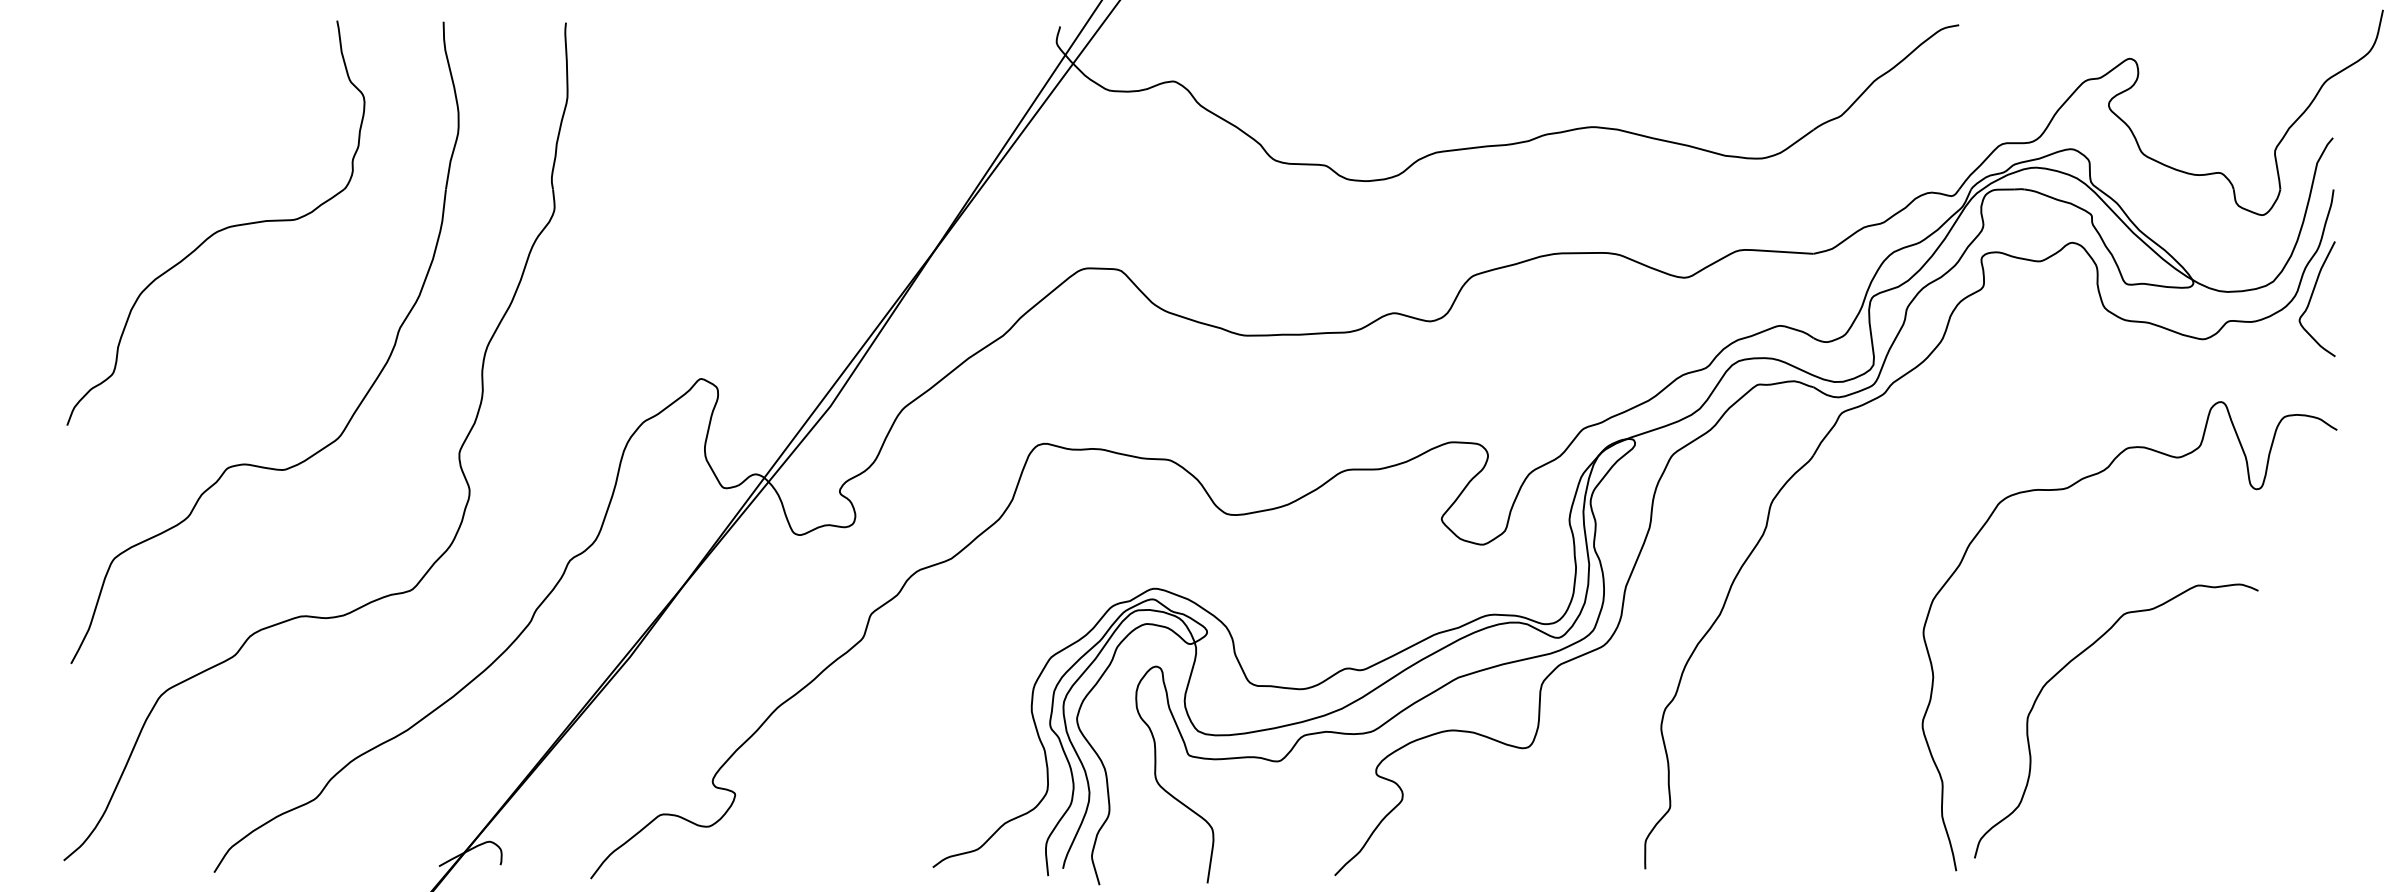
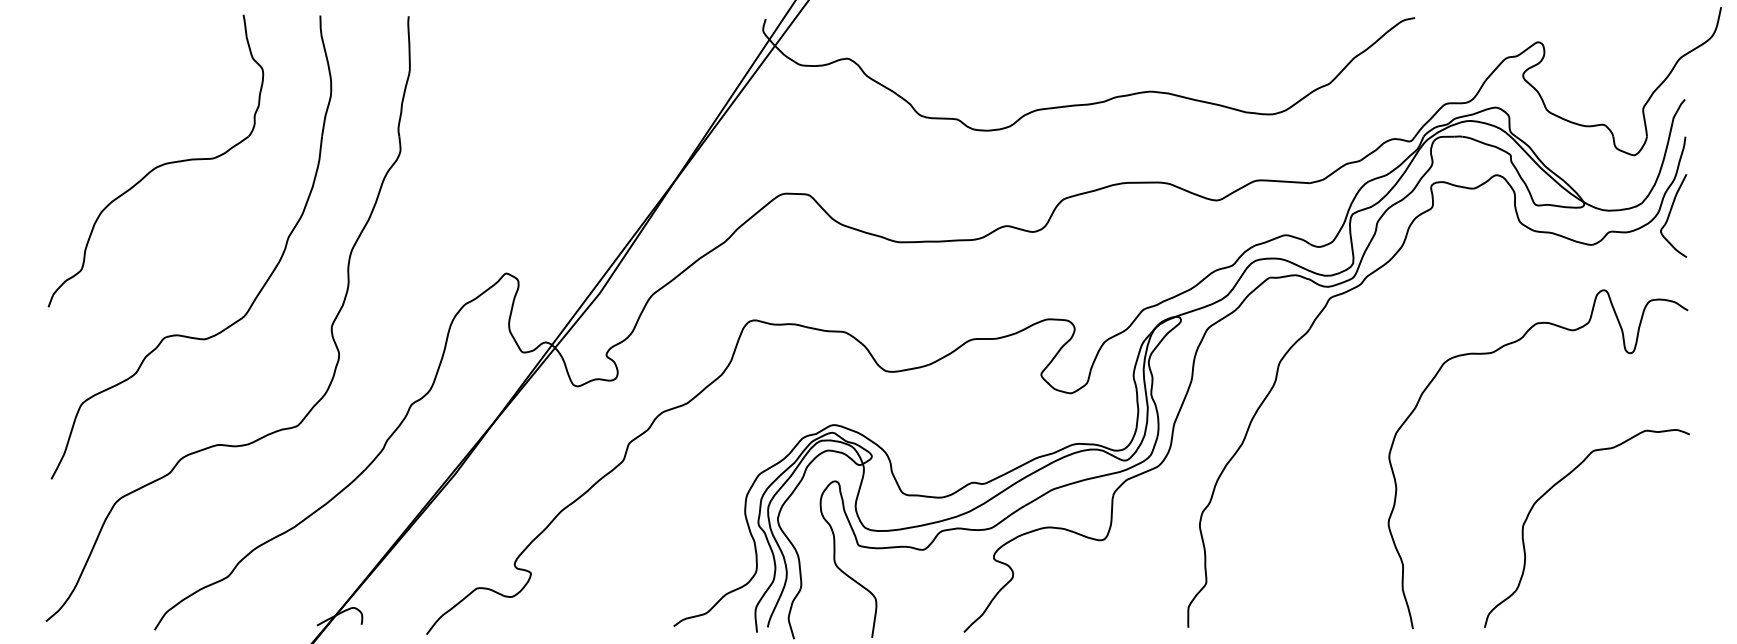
curve: (2064, 668) -> (1549, 490), moved

